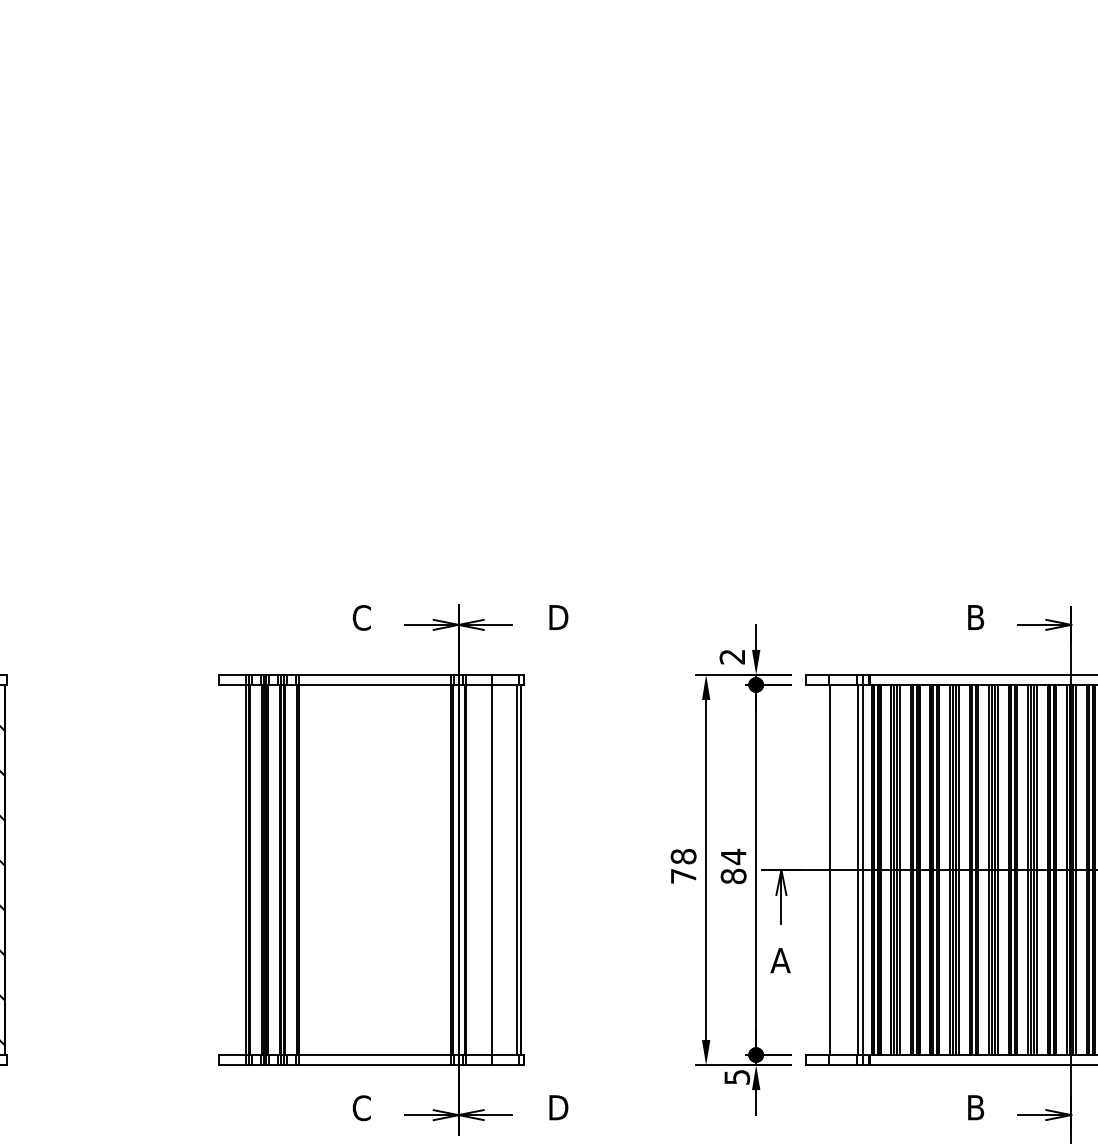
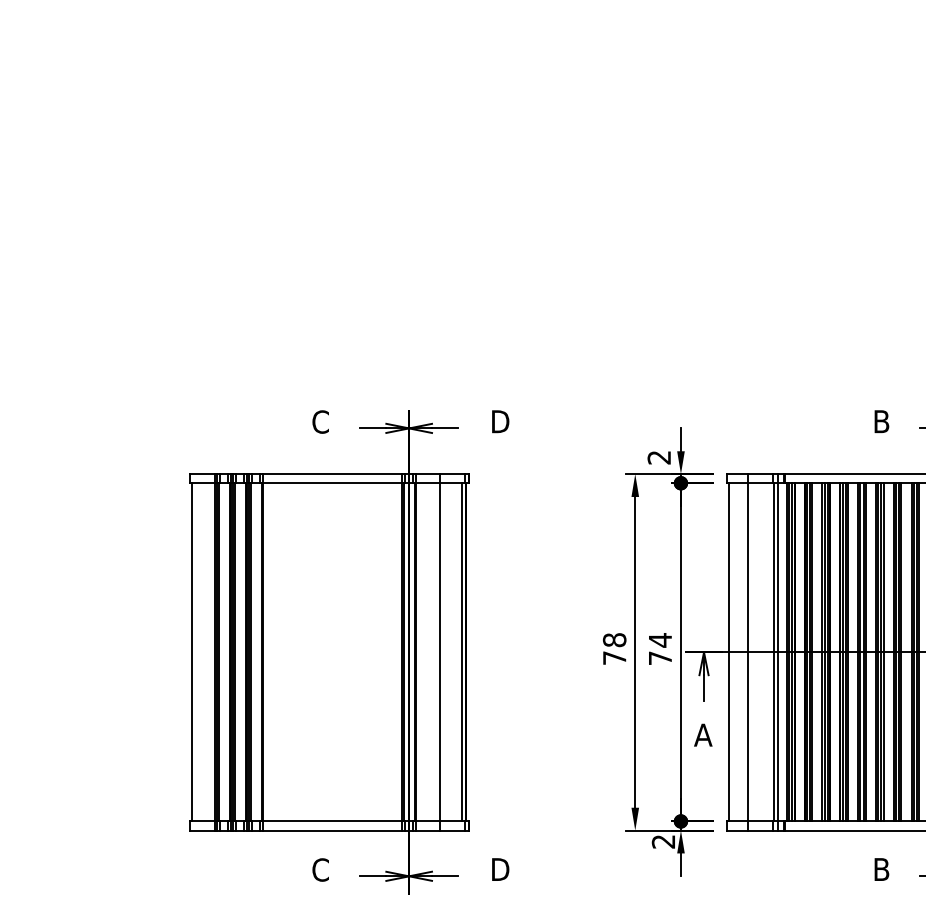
line: (221, 869) -> (192, 651), added
line: (808, 869) -> (728, 651), added
text: (733, 876) -> (660, 658), 84 -> 74
text: (737, 1077) -> (663, 841), 5 -> 2

